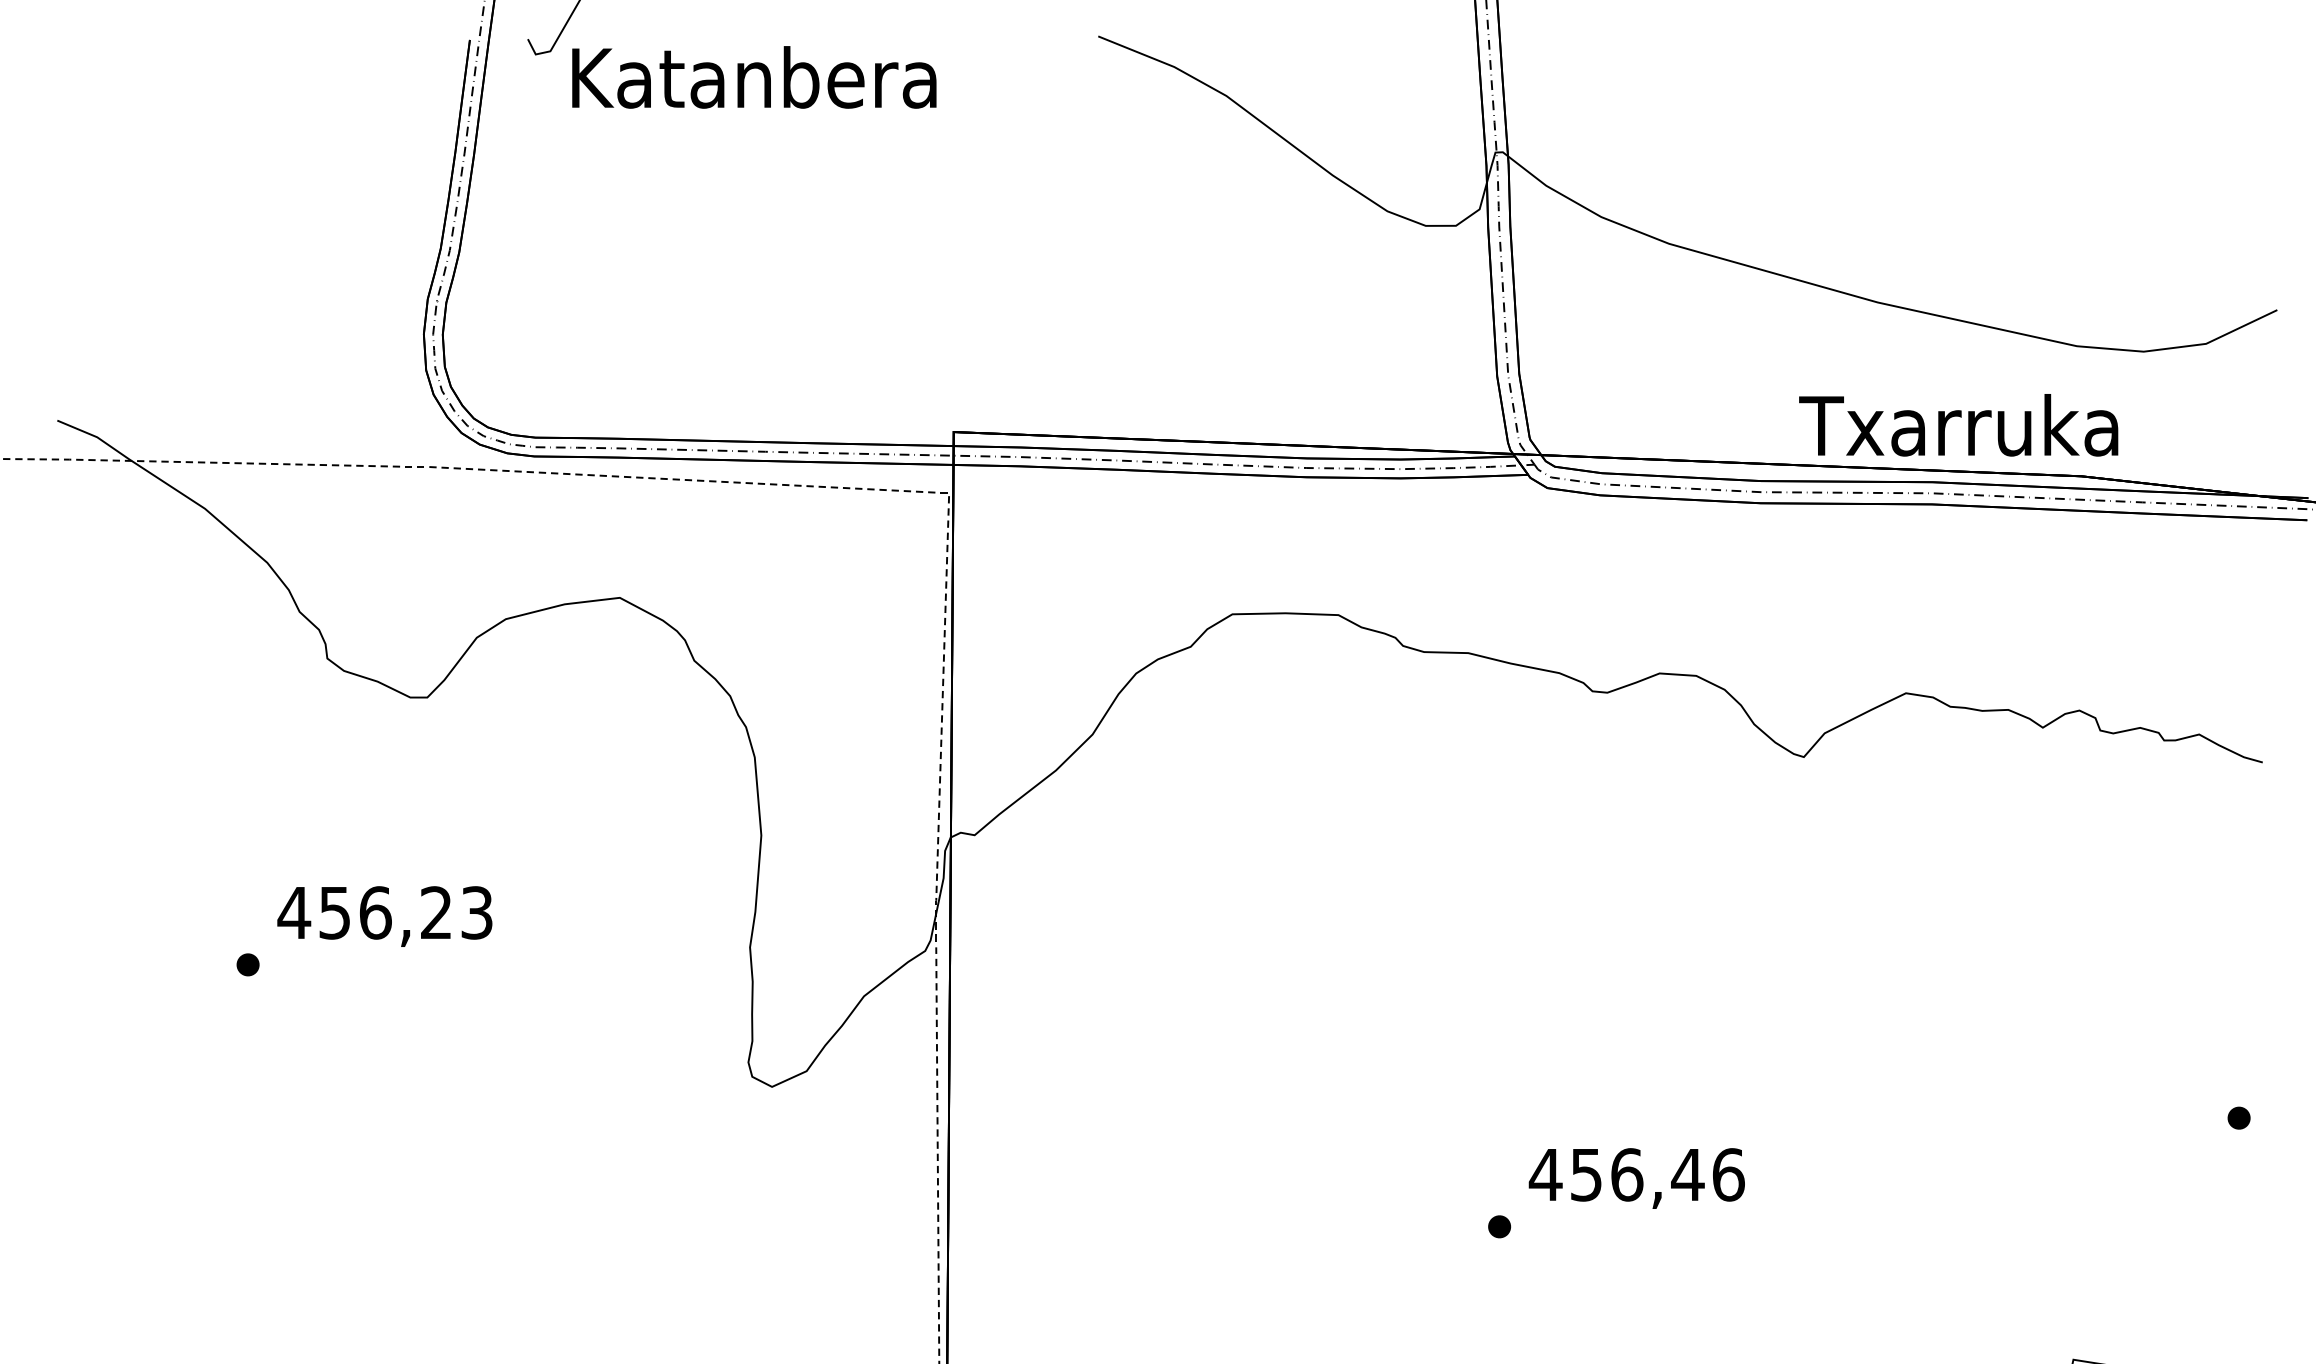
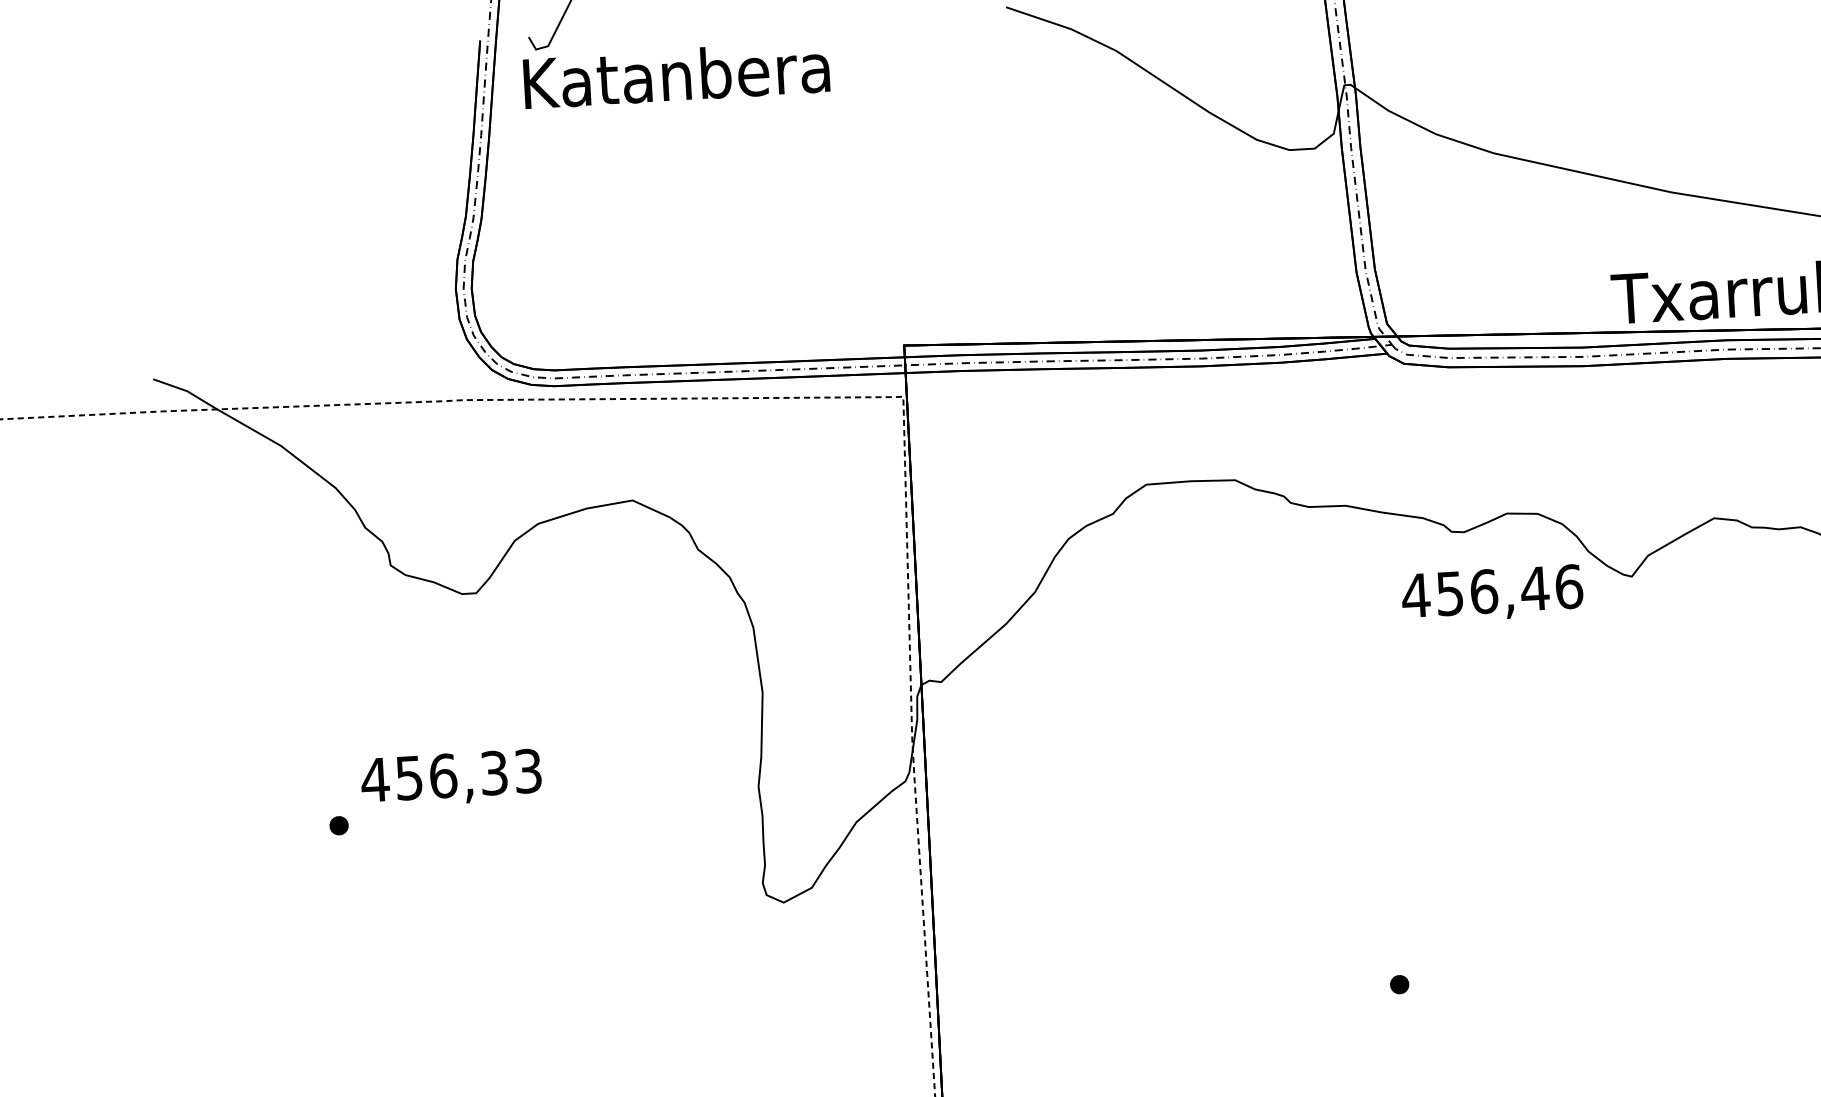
text: (754, 77) -> (676, 75), moved
text: (436, 912) -> (494, 772), 456,23 -> 456,33
text: (1636, 1178) -> (1492, 594), moved

